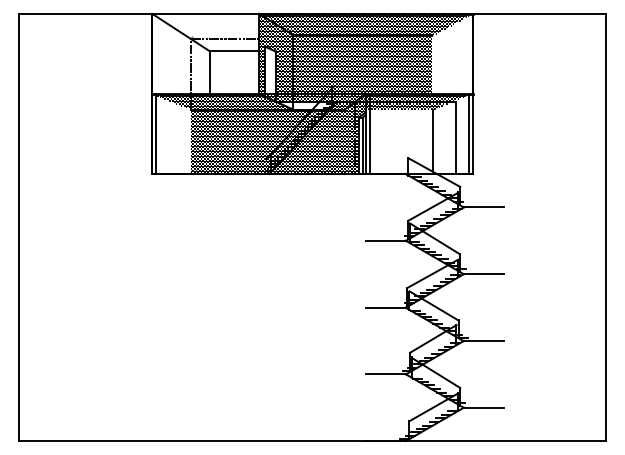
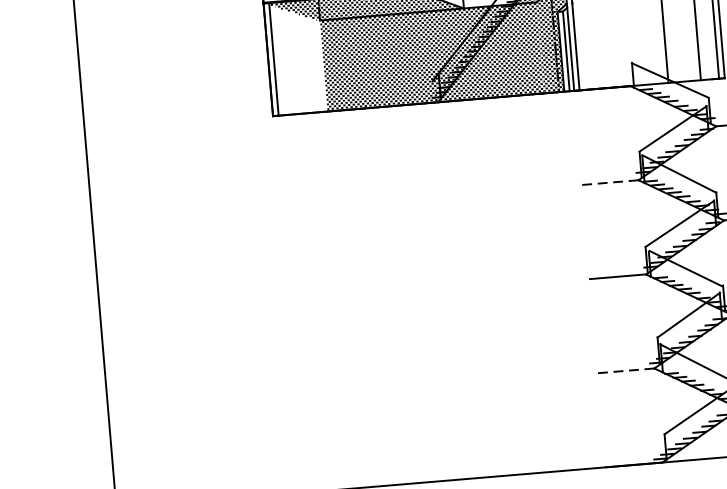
line: (385, 240) -> (609, 182), solid -> dashed
line: (385, 374) -> (625, 371), solid -> dashed

